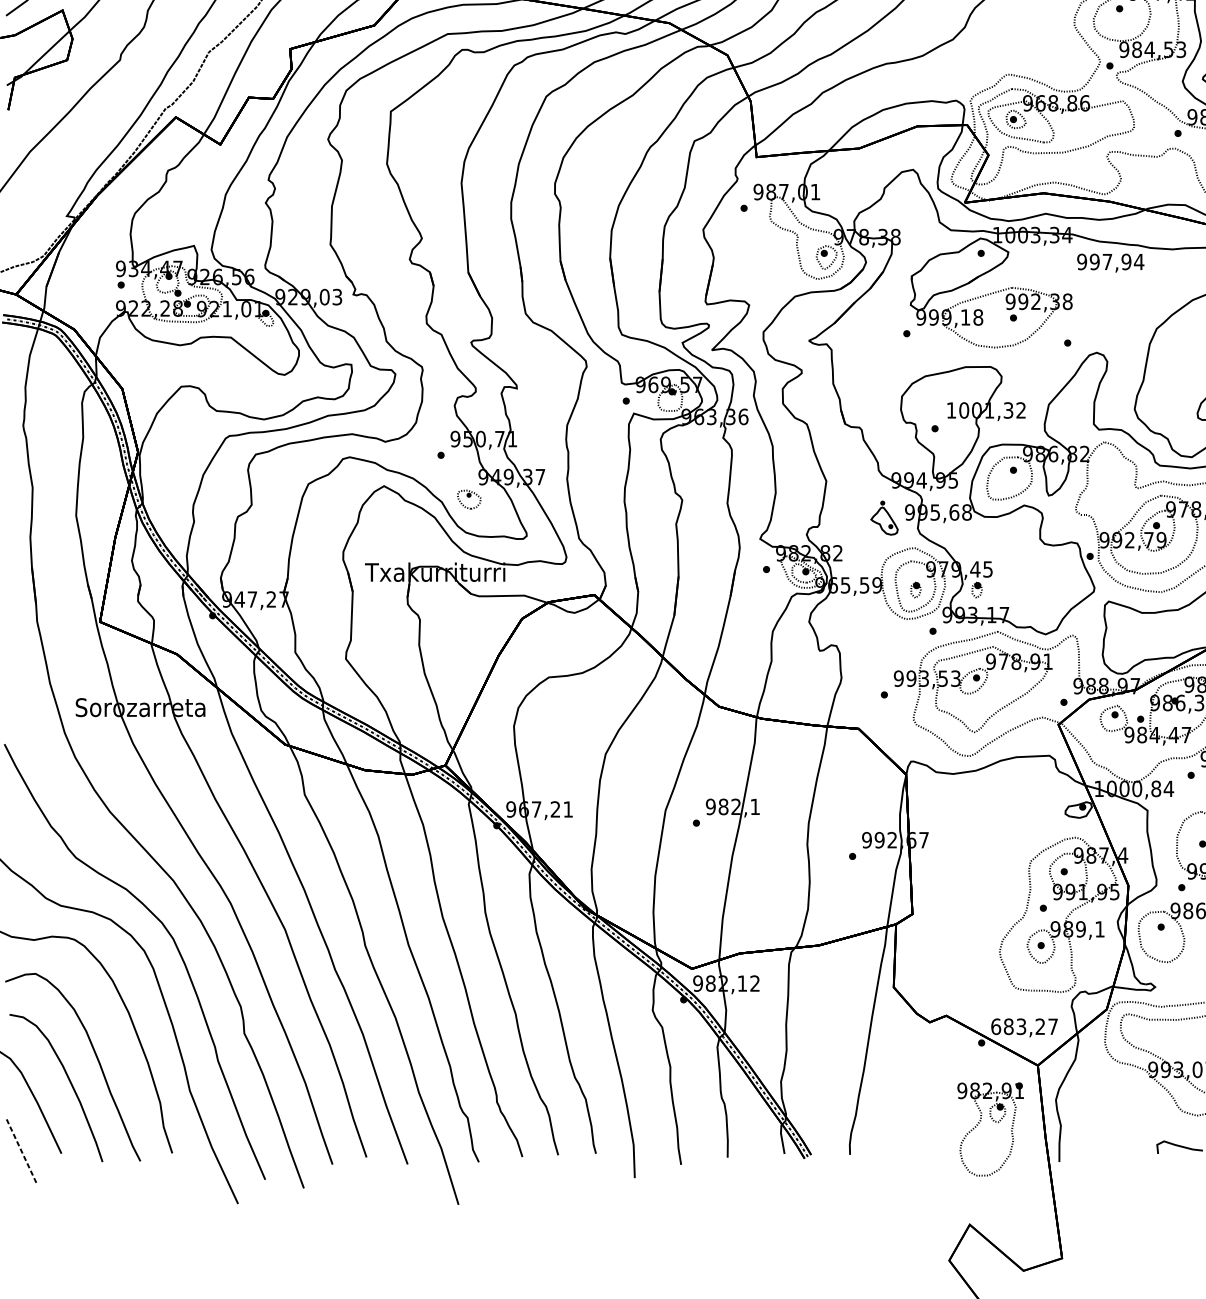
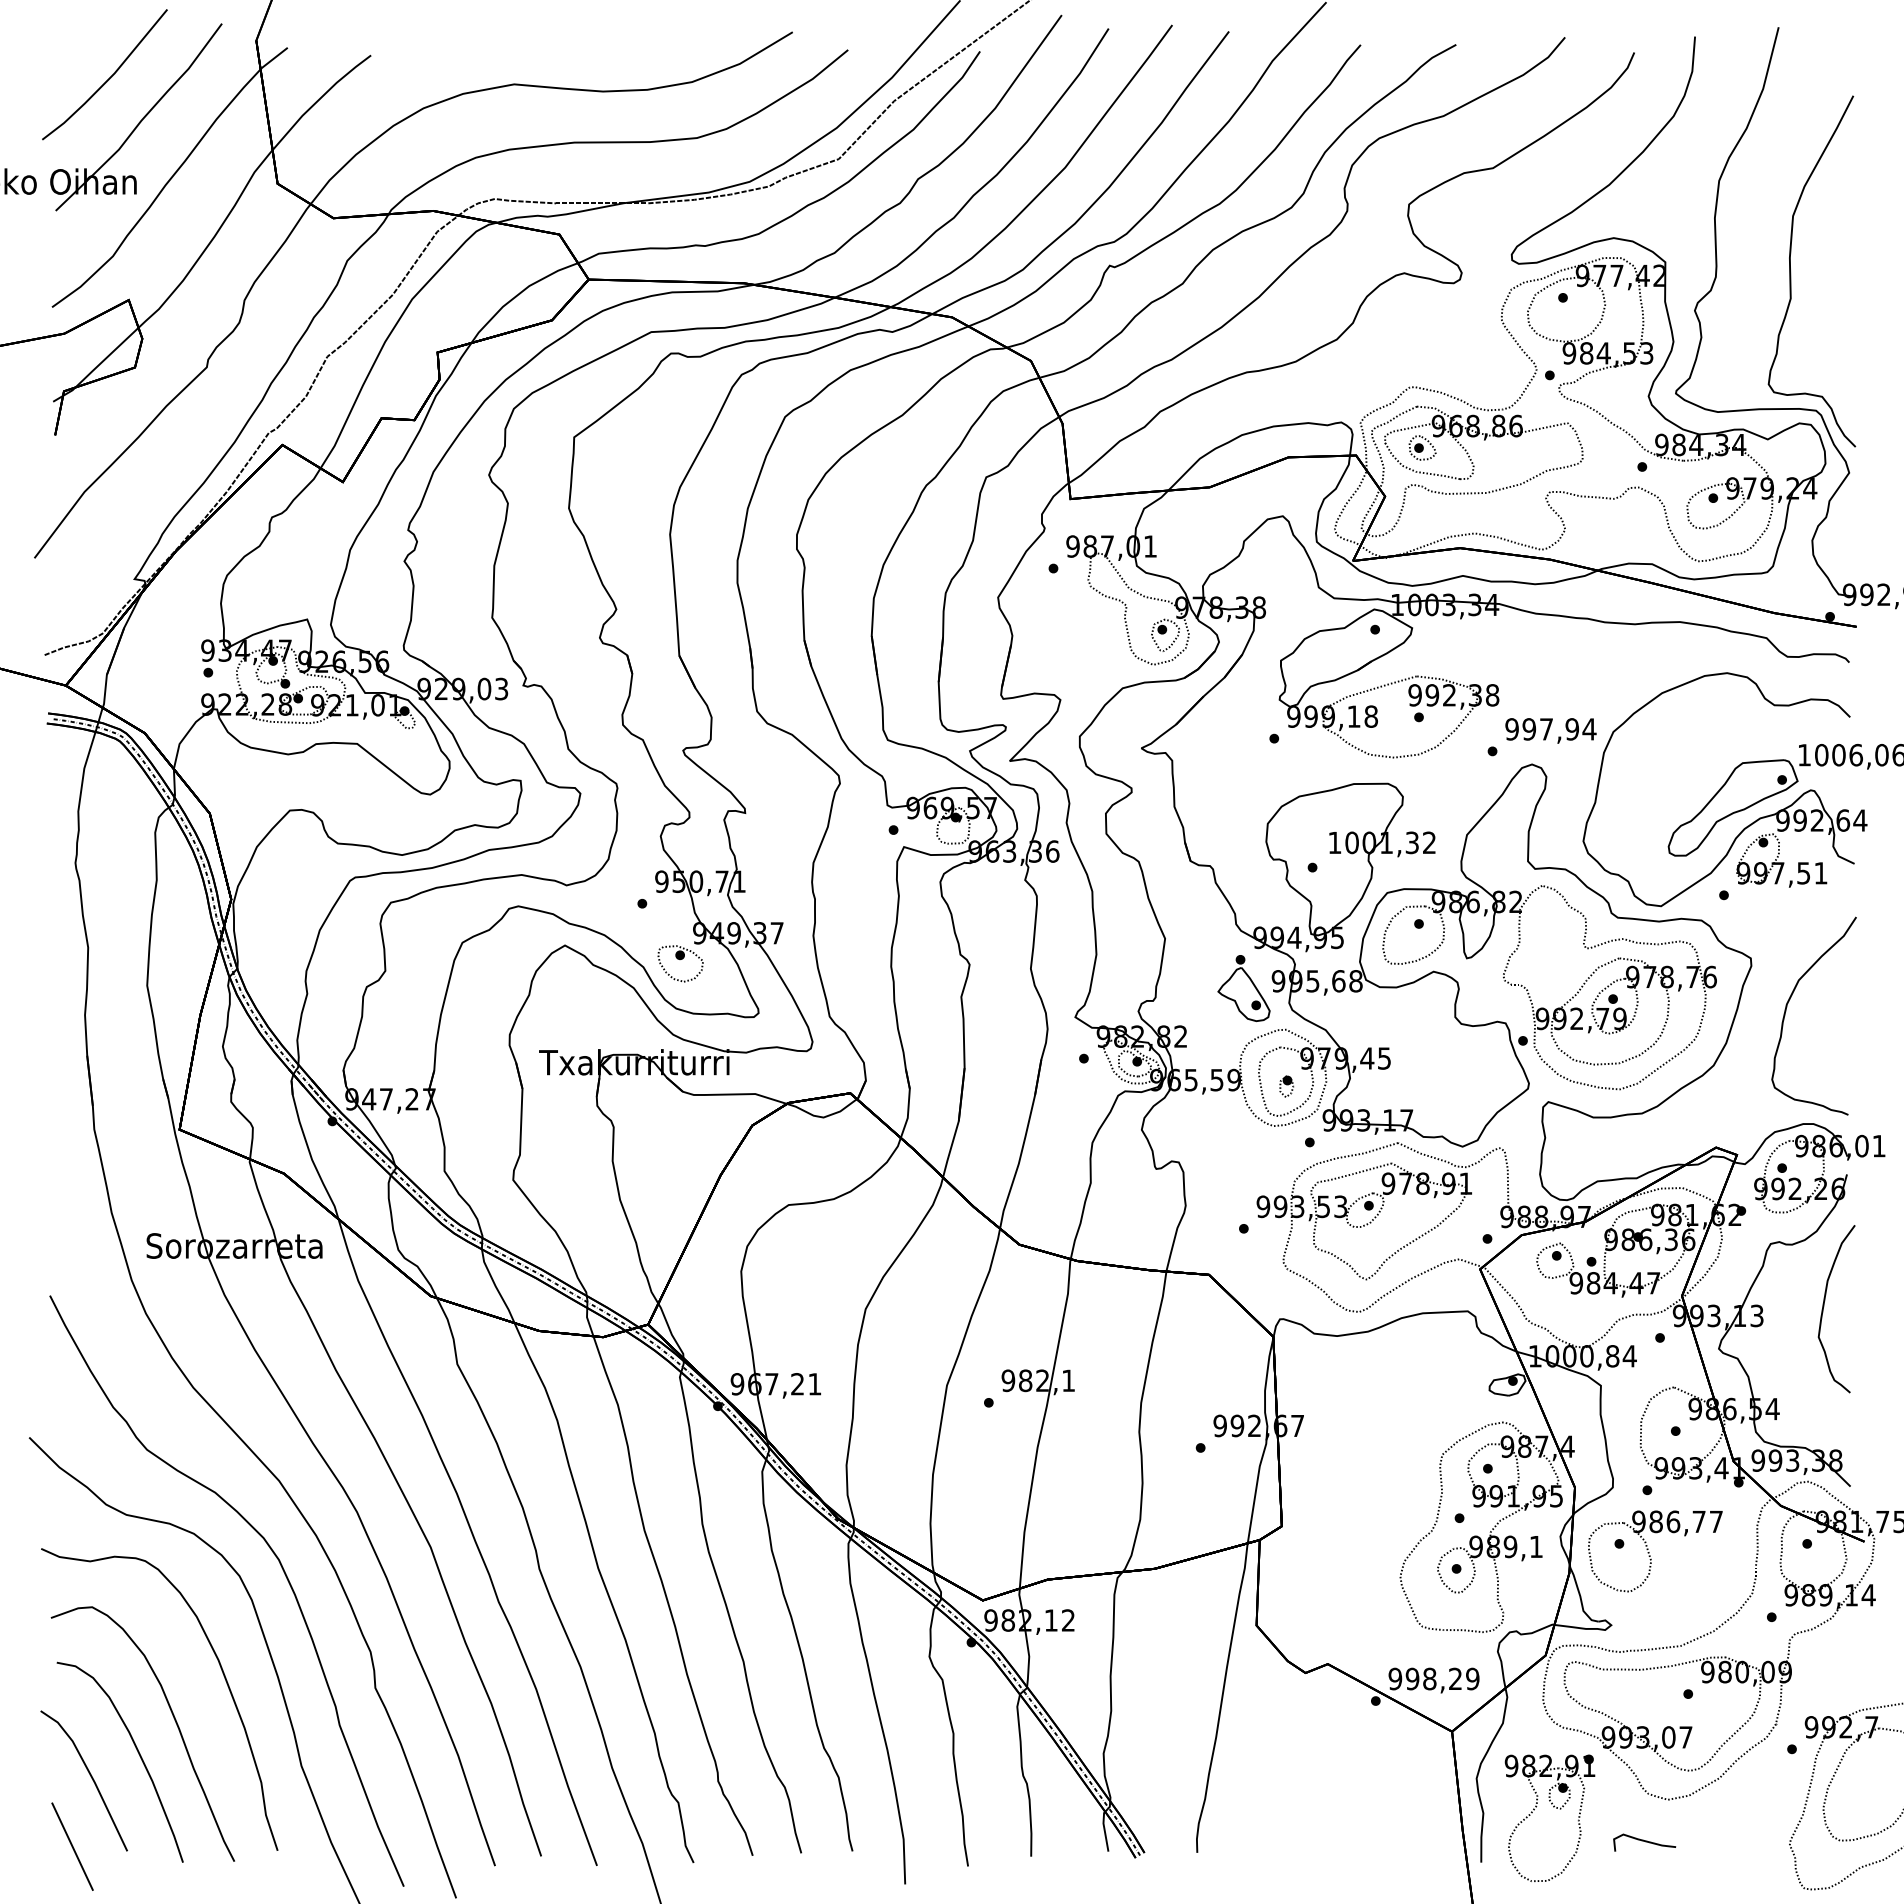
text: (1110, 262) -> (1550, 730), moved
part: (469, 499) -> (680, 963), size x1.43
part: (884, 517) -> (1243, 988), size x1.43
part: (977, 590) -> (1369, 1086), removed
text: (1024, 1026) -> (1433, 1678), 683,27 -> 998,29
part: (993, 1121) -> (1553, 1807), moved
line: (21, 1150) -> (72, 1846), dashed -> solid

